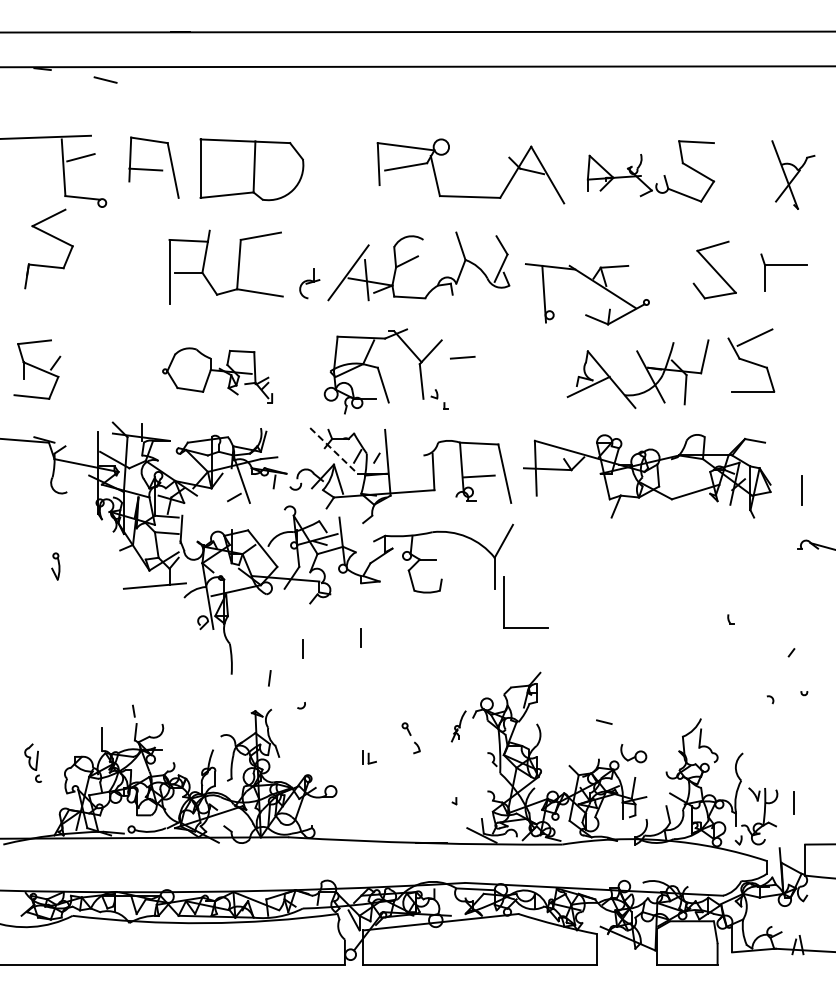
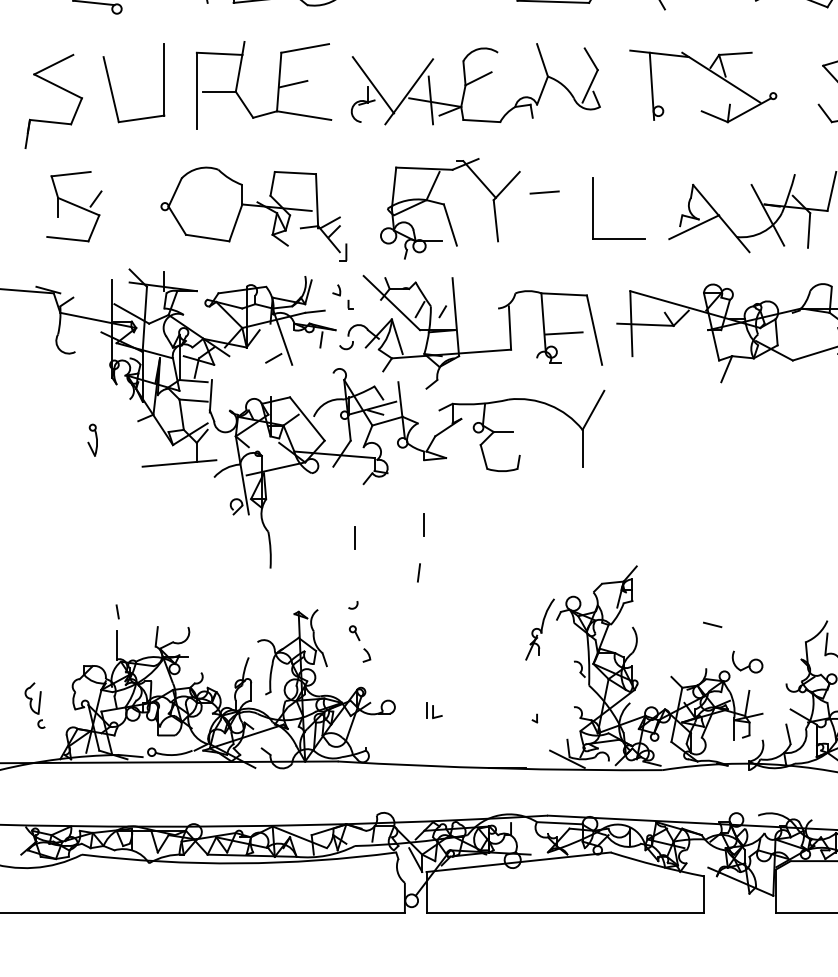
part: (54, 238) -> (60, 89), moved
line: (250, 266) -> (292, 84), added
line: (318, 267) -> (373, 85), added
part: (98, 270) -> (112, 89), added
part: (593, 282) -> (710, 72), moved
part: (37, 369) -> (74, 206), moved
part: (217, 375) -> (253, 213), size x1.43
part: (439, 399) -> (342, 296), moved
line: (333, 450) -> (391, 302), dashed -> solid
part: (55, 566) -> (92, 440), moved
part: (504, 602) -> (594, 208), moved
line: (269, 678) -> (418, 573), moved
line: (133, 710) -> (117, 611), moved
part: (458, 726) -> (539, 630), size x1.67
part: (410, 738) -> (359, 644), moved
part: (369, 757) -> (434, 710), moved
part: (33, 762) -> (35, 704), moved

